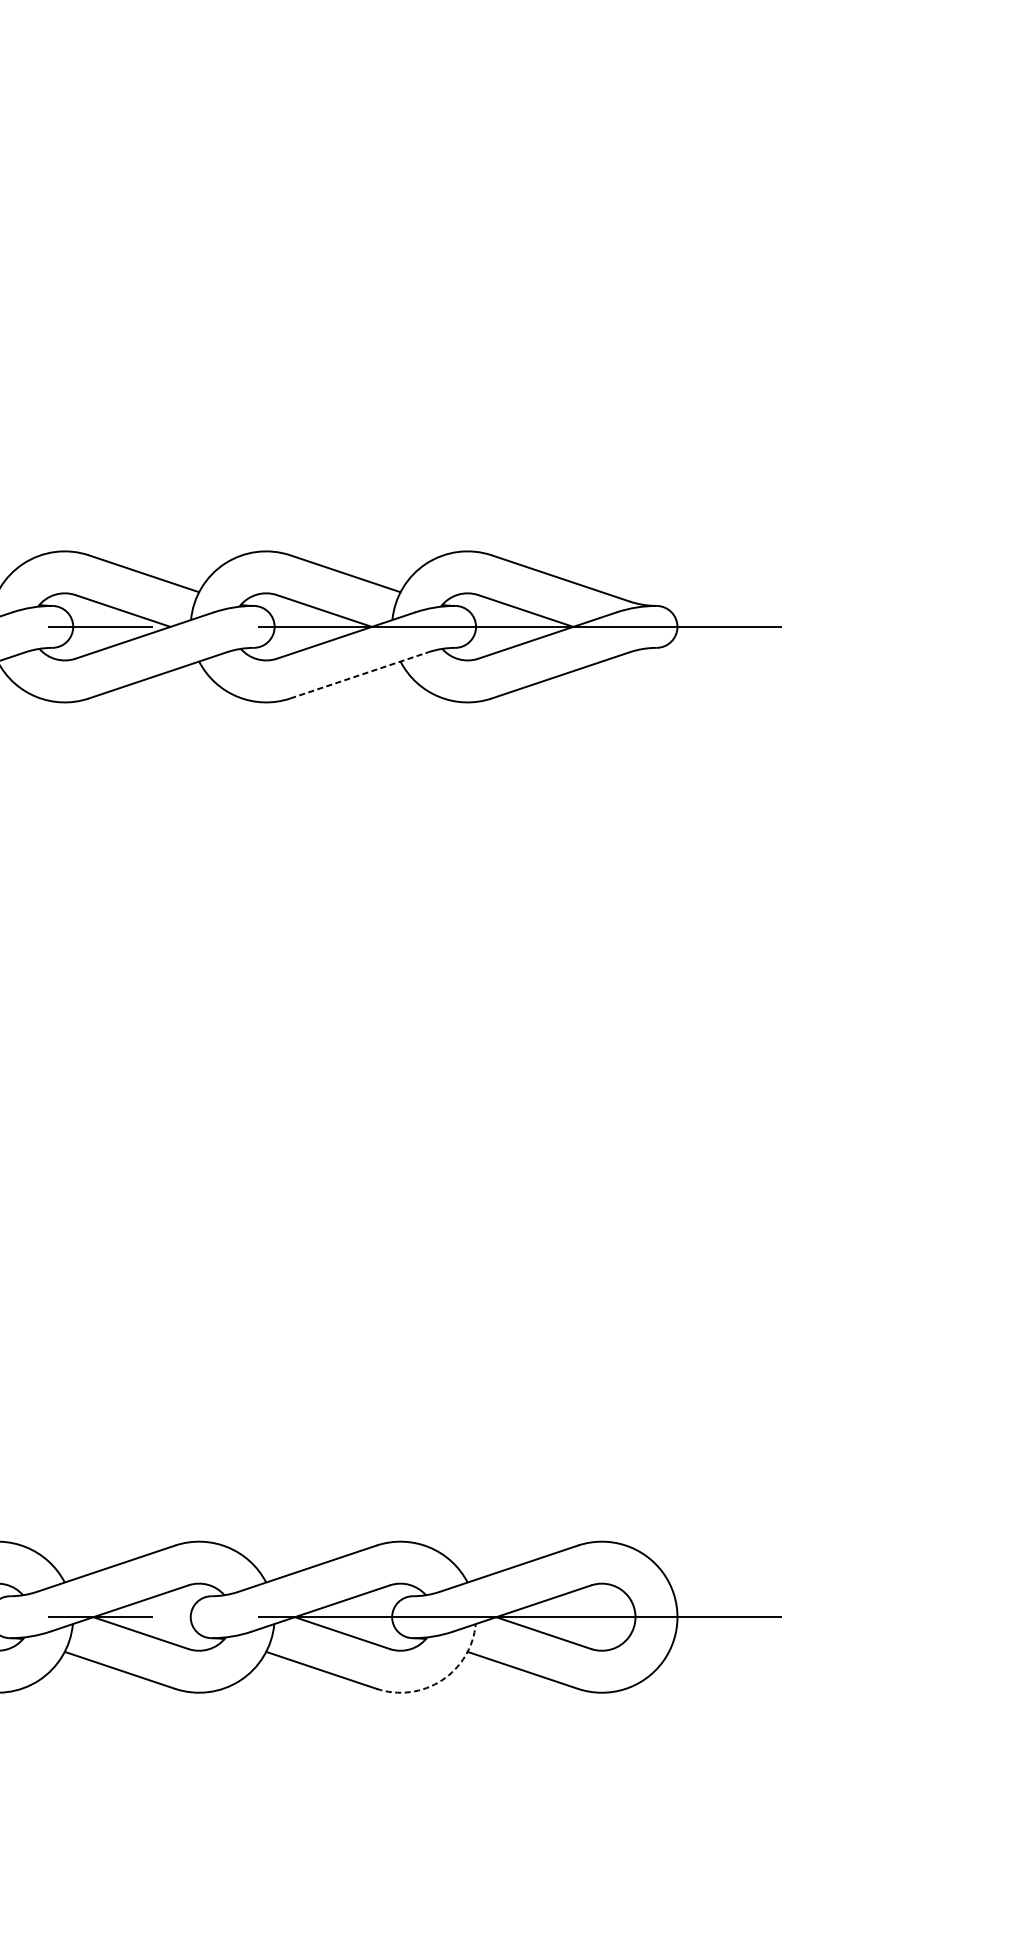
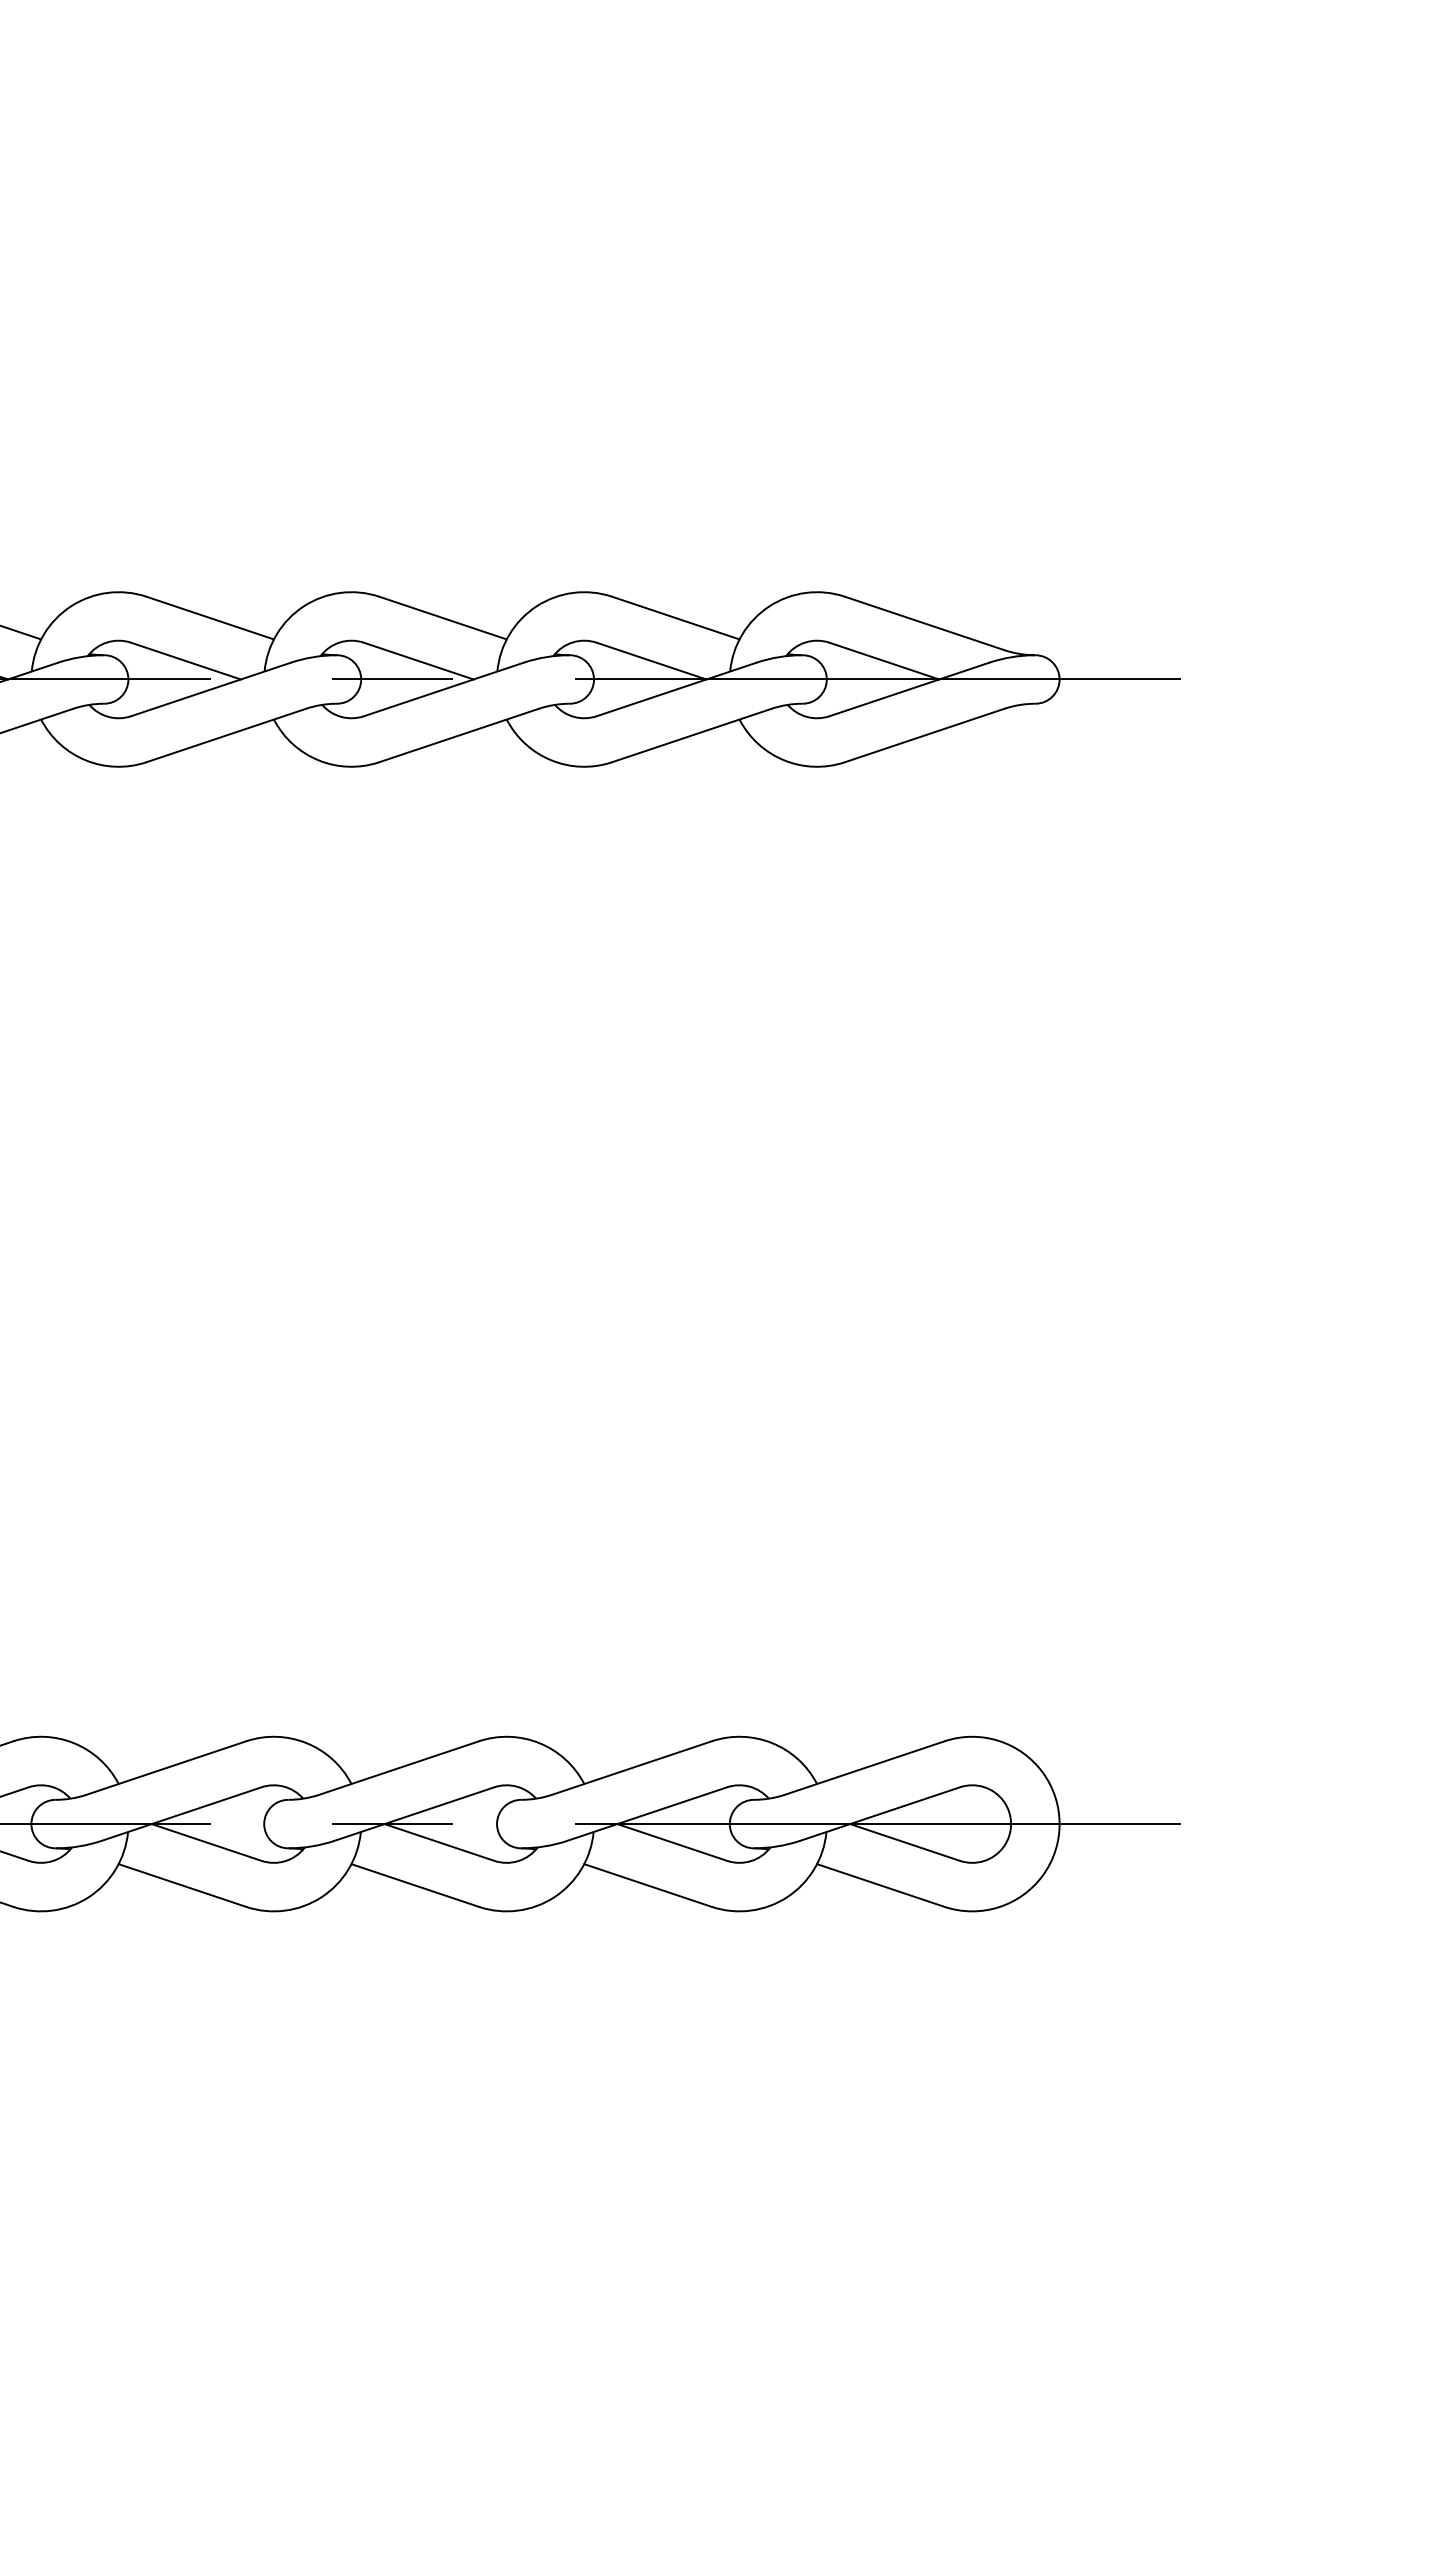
line: (359, 675) -> (692, 735), dashed -> solid
arc: (442, 1680) -> (787, 1897), dashed -> solid

